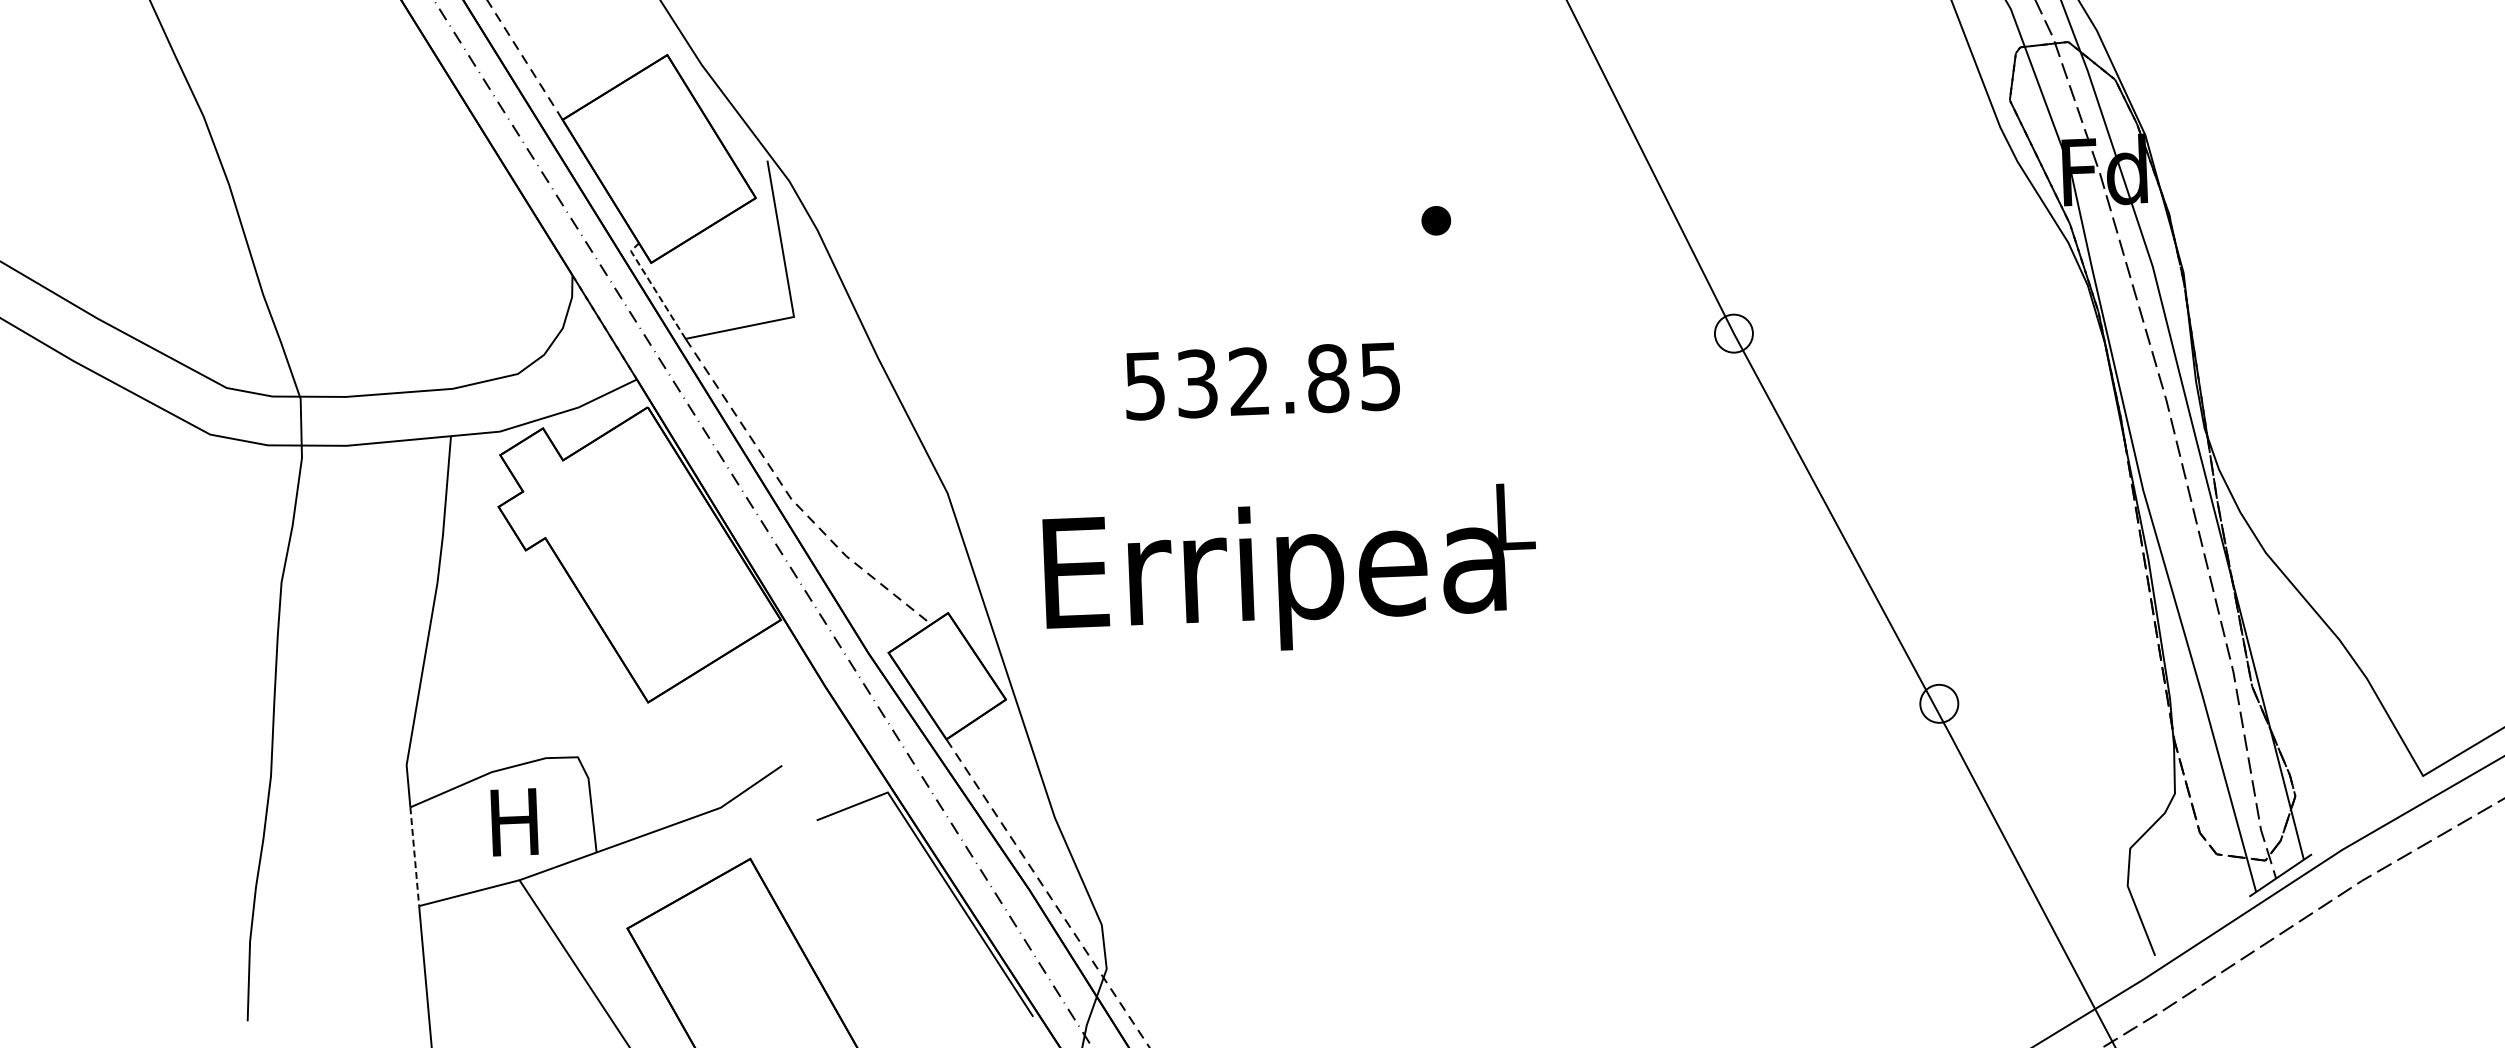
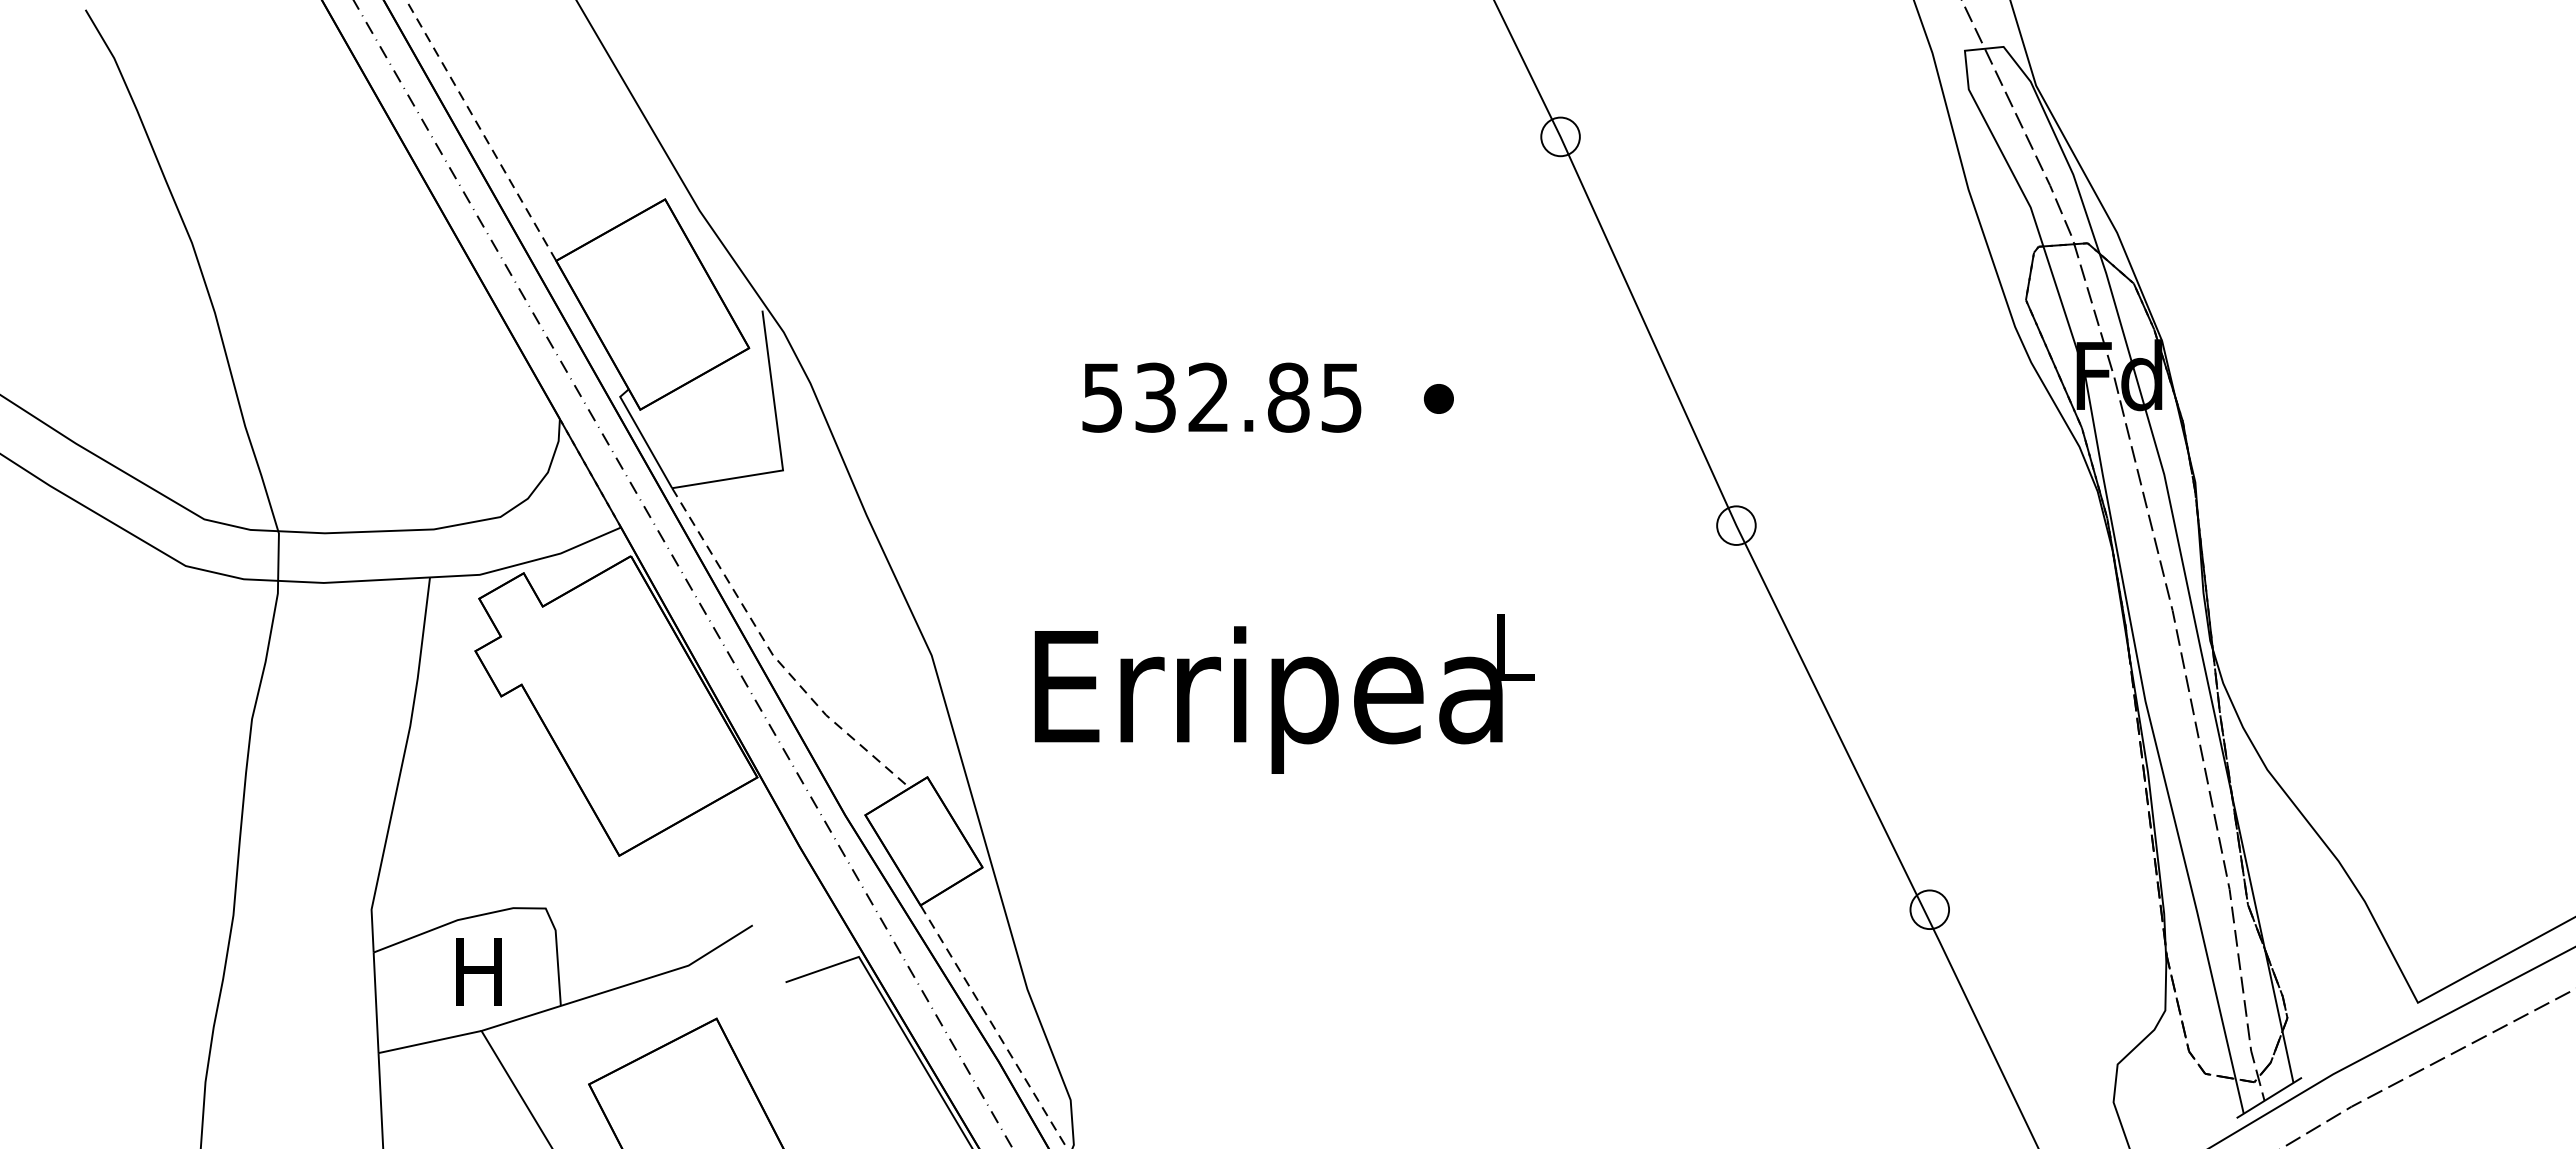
line: (654, 289) -> (642, 436), dashed -> solid
text: (1262, 381) -> (1221, 397), moved
text: (1290, 571) -> (1284, 693), moved
line: (415, 857) -> (376, 1003), dashed -> solid

